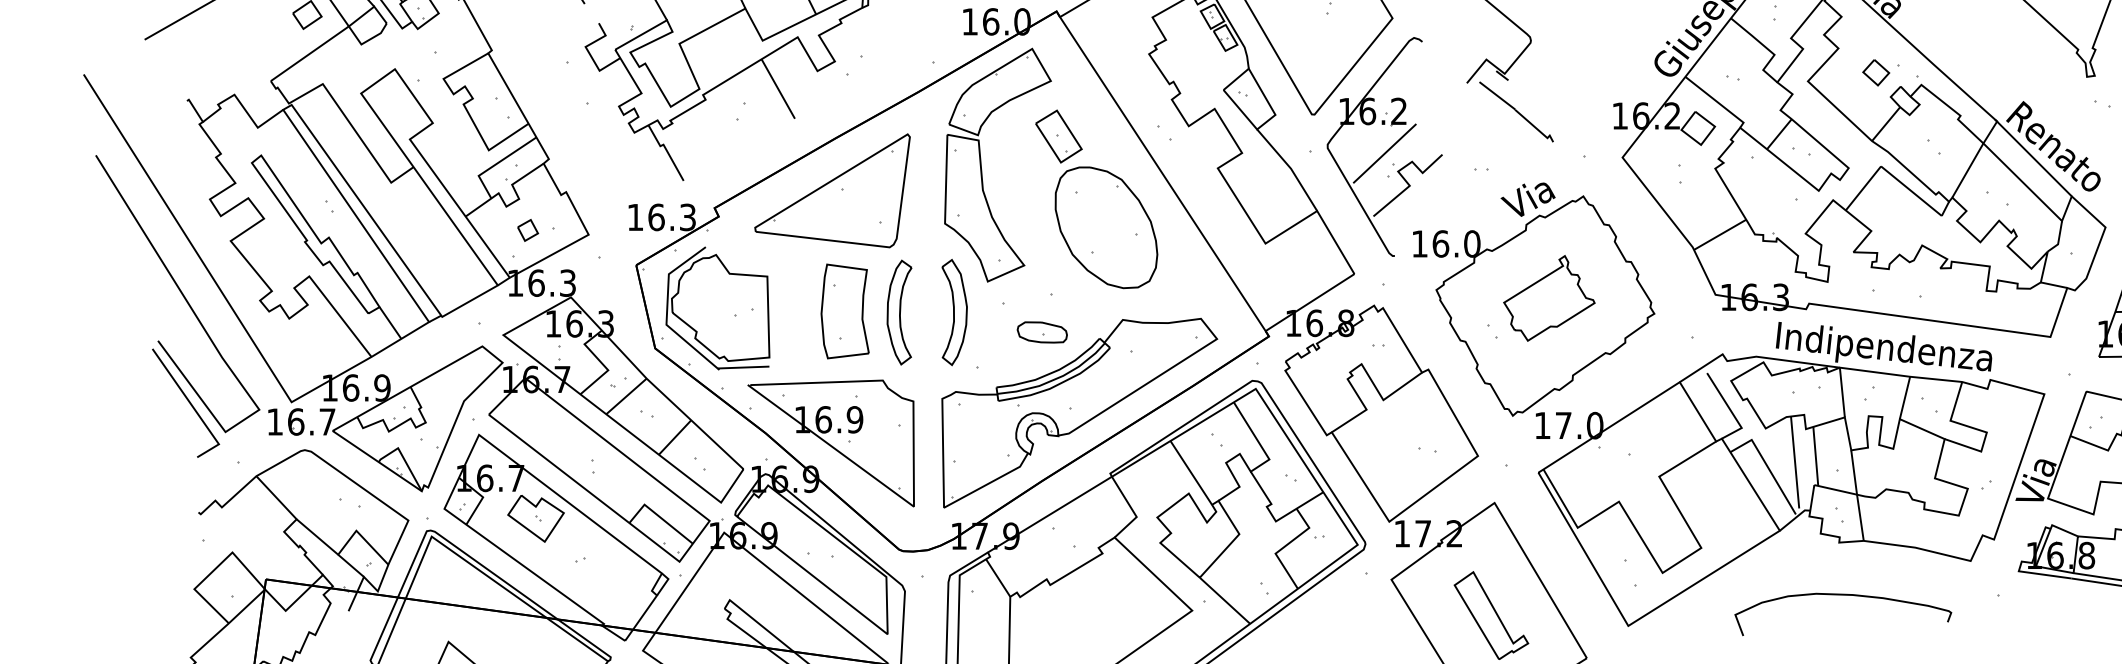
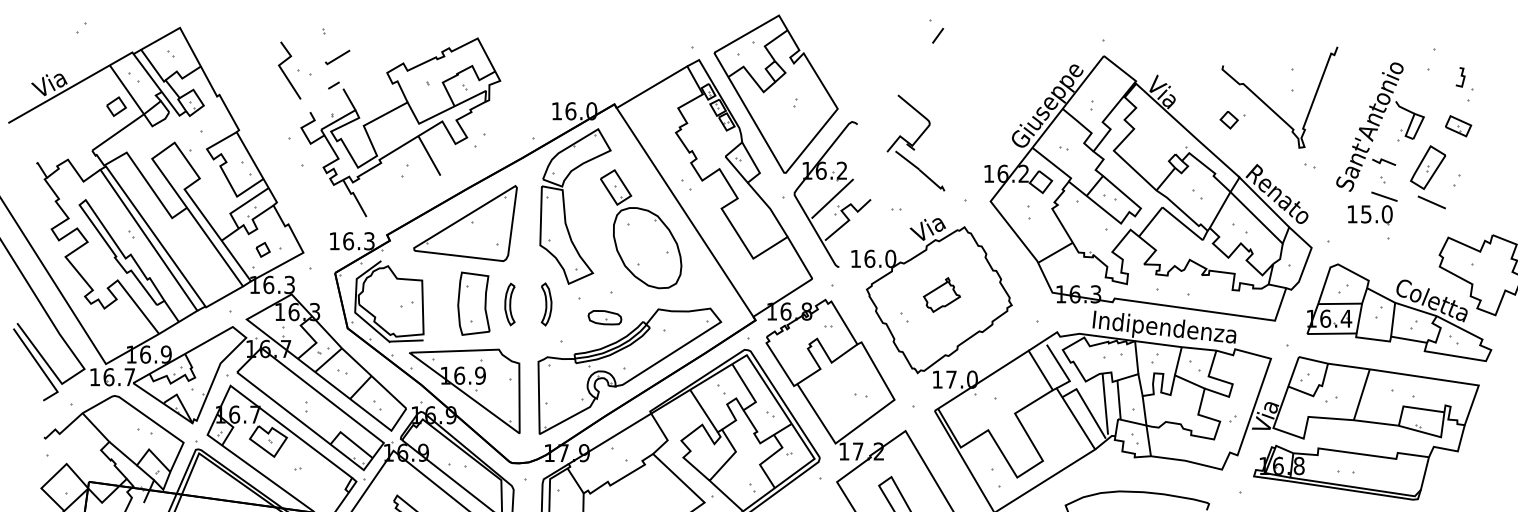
part: (1881, 73) -> (1232, 120), moved
part: (1548, 297) -> (941, 294), size x0.6
part: (898, 312) -> (509, 304), size x0.6
part: (954, 312) -> (546, 304), size x0.6

